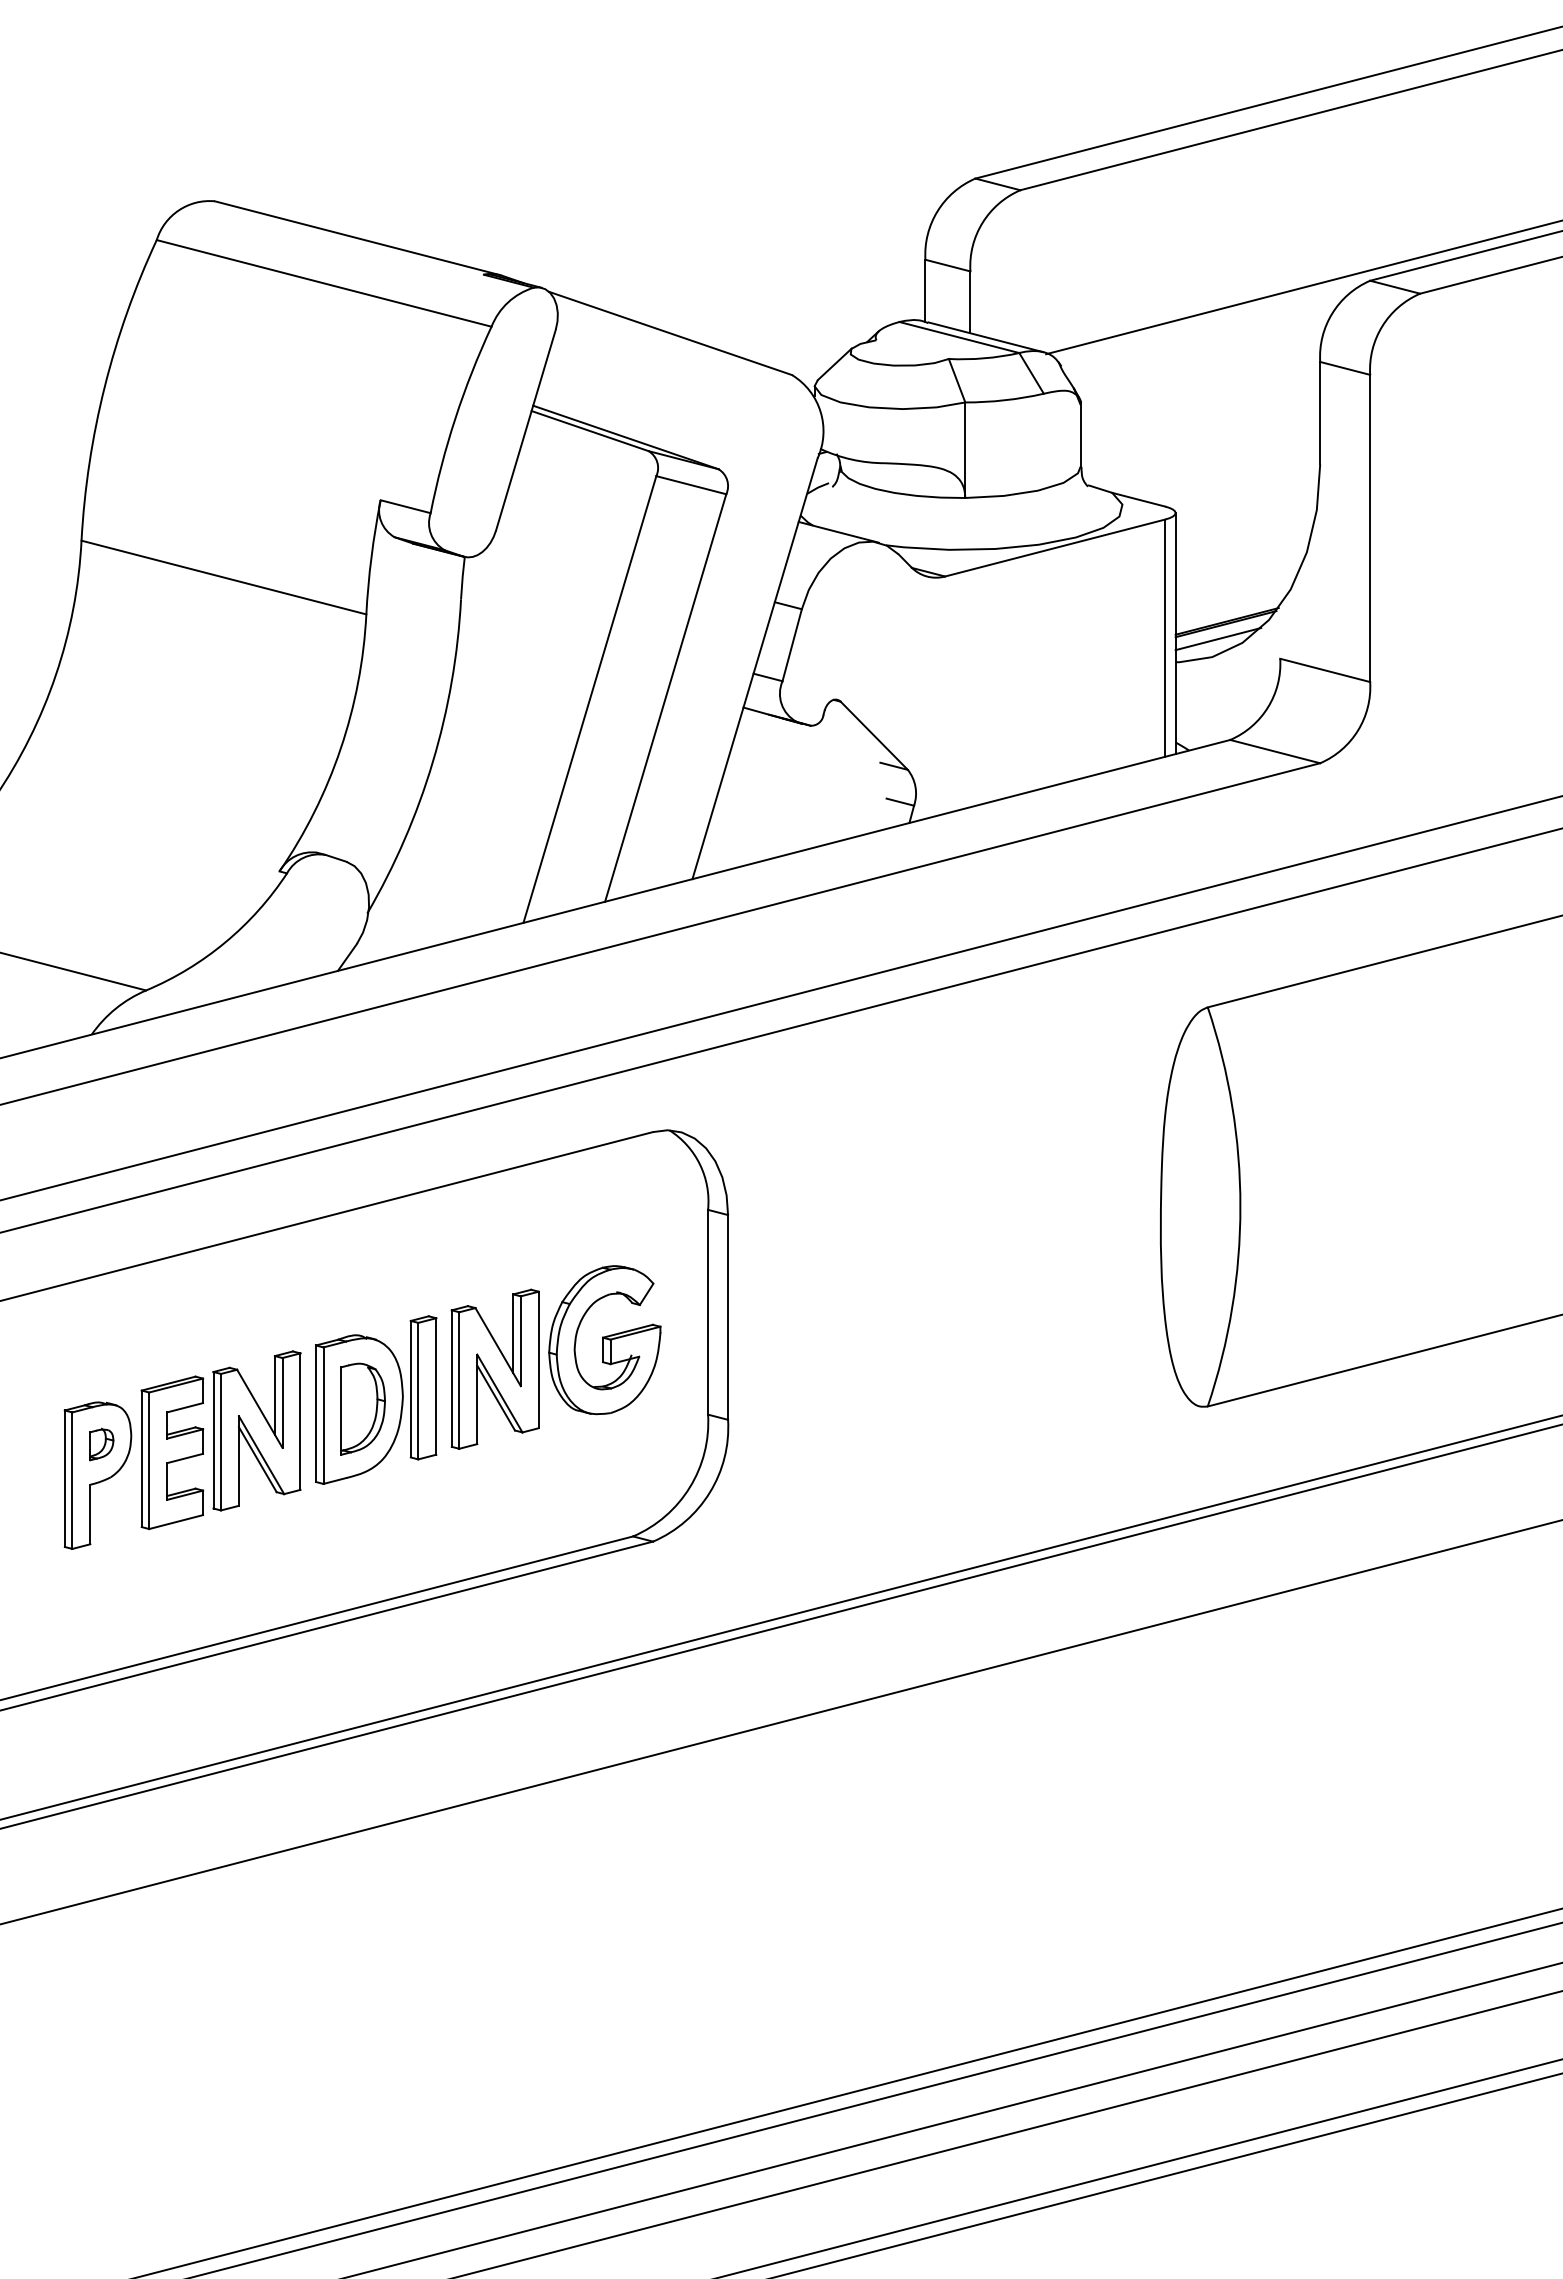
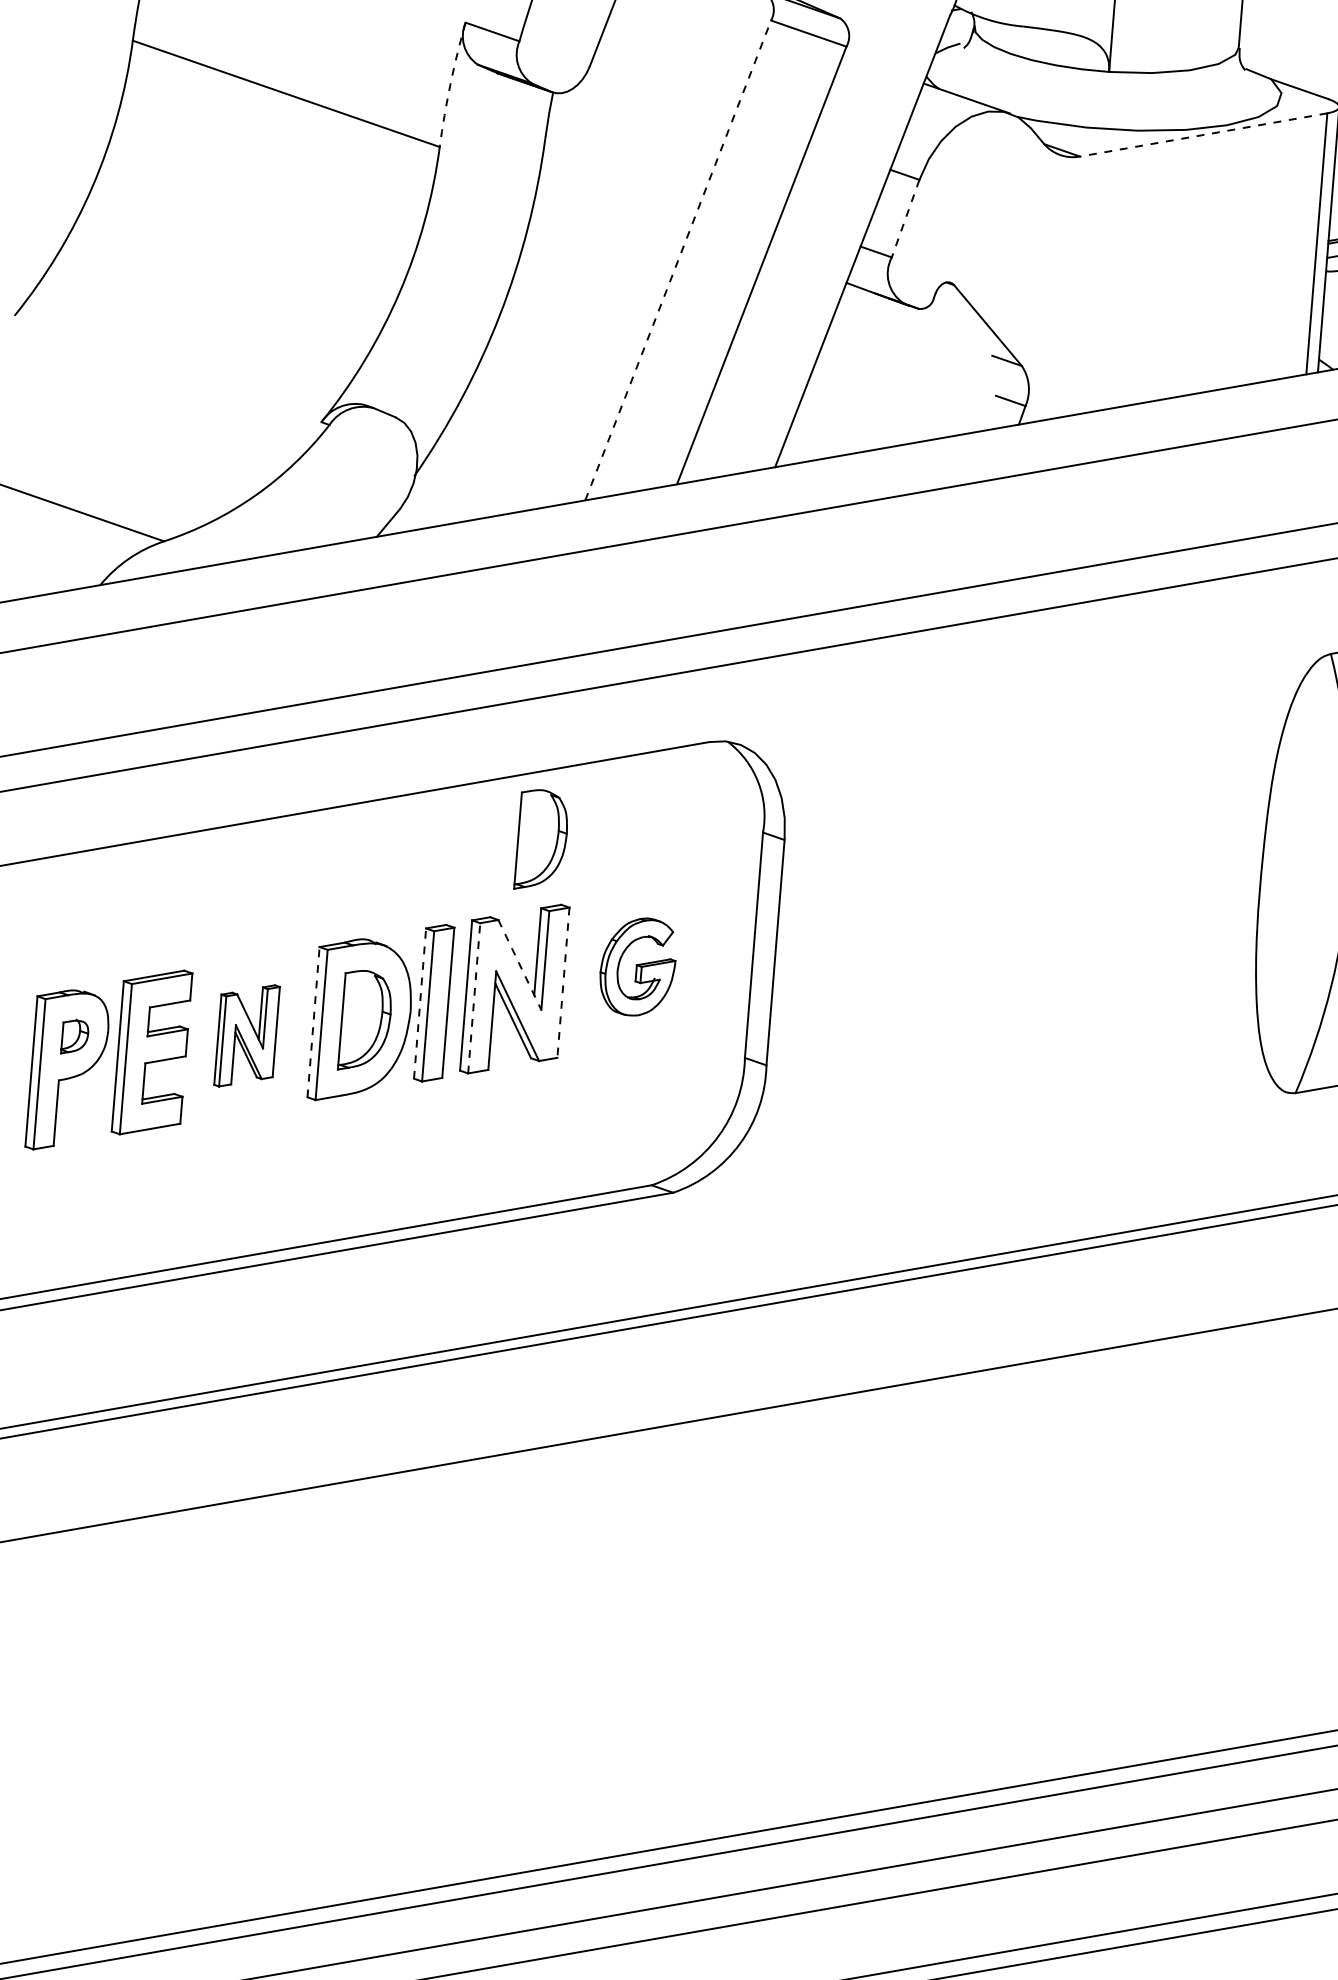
line: (1055, 548) -> (1203, 135), solid -> dashed
arc: (371, 557) -> (450, 84), solid -> dashed
line: (792, 645) -> (905, 218), solid -> dashed
line: (590, 699) -> (678, 260), solid -> dashed
part: (508, 1232) -> (541, 839), added
part: (604, 1340) -> (637, 967), size x0.6
line: (498, 1347) -> (520, 965), solid -> dashed
line: (538, 1360) -> (563, 983), solid -> dashed
line: (459, 1380) -> (474, 998), solid -> dashed
line: (410, 1388) -> (419, 1002), solid -> dashed
line: (316, 1413) -> (314, 1021), solid -> dashed
part: (256, 1430) -> (246, 1035), size x0.6

